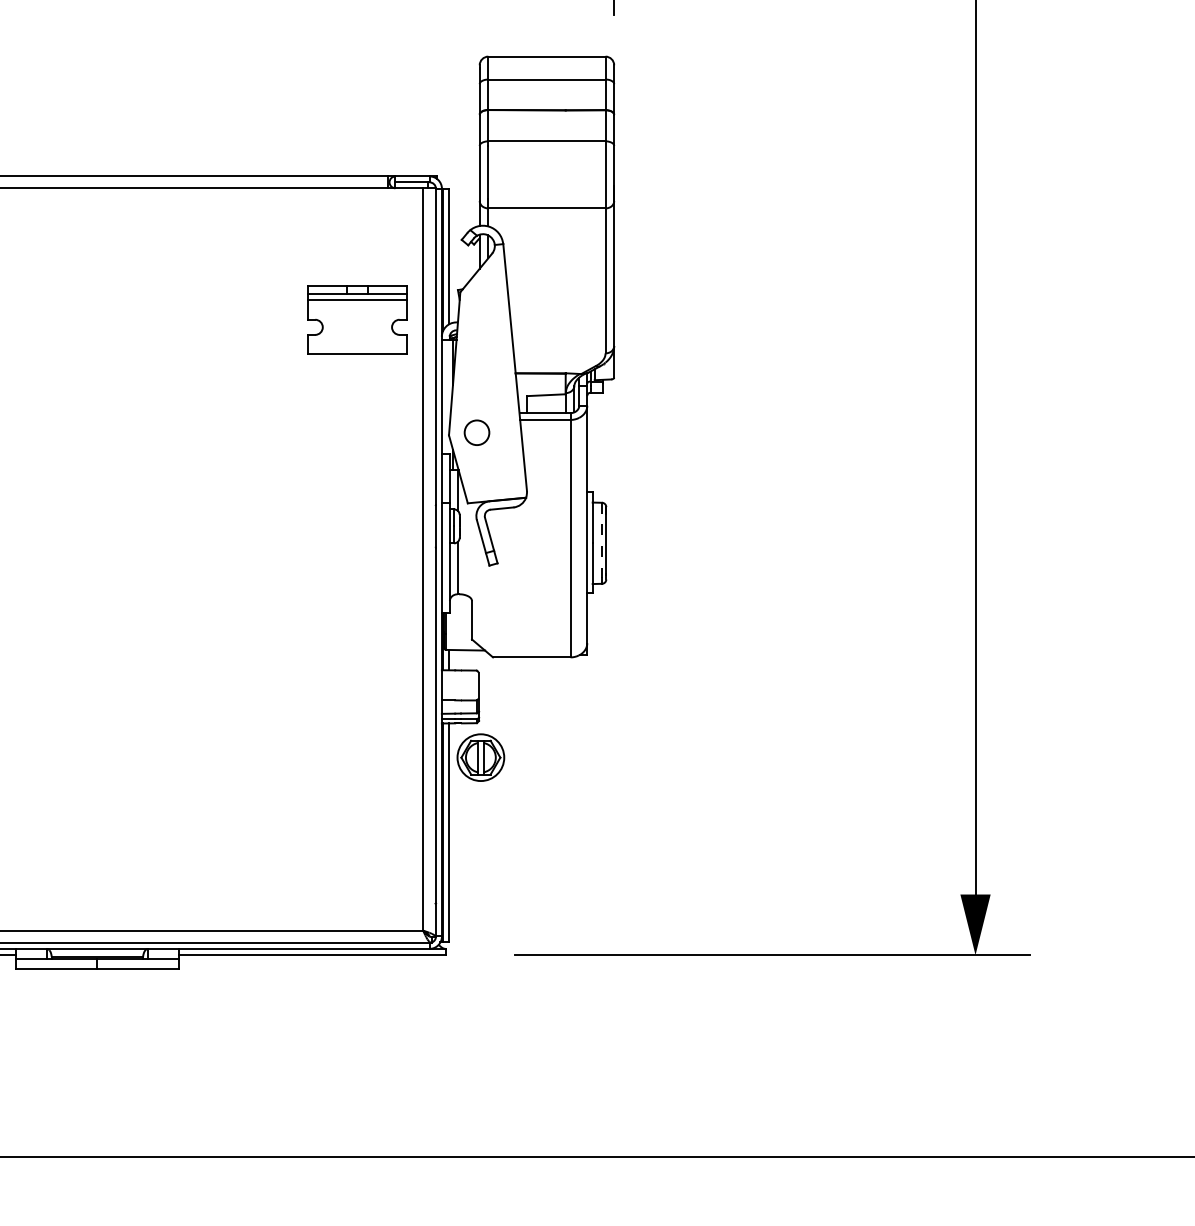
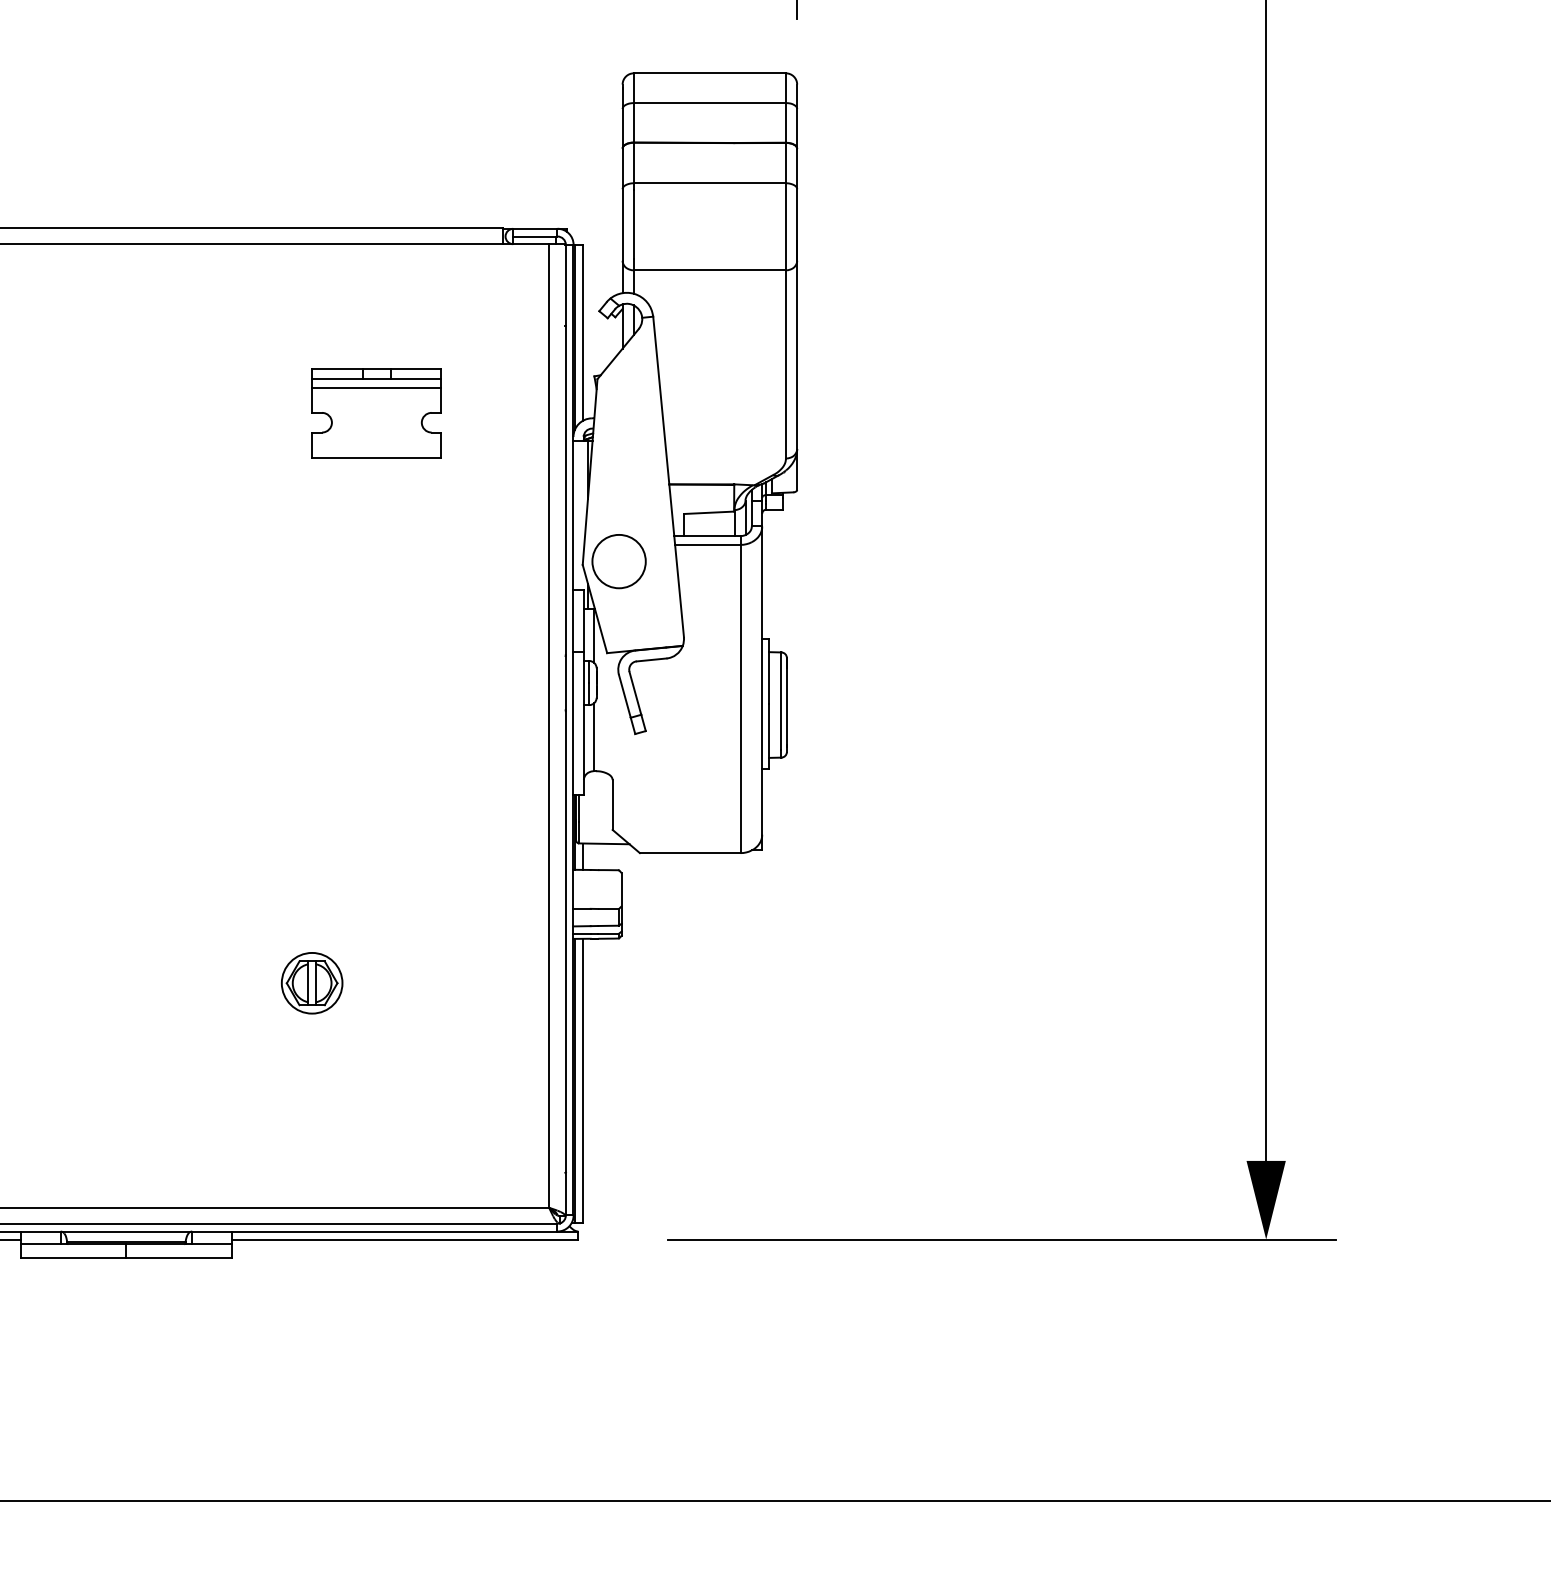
part: (357, 320) -> (376, 413), moved
circle: (476, 432) -> (618, 561), size x1.67
line: (602, 540) -> (781, 701), dashed -> solid
part: (480, 757) -> (311, 983), moved

